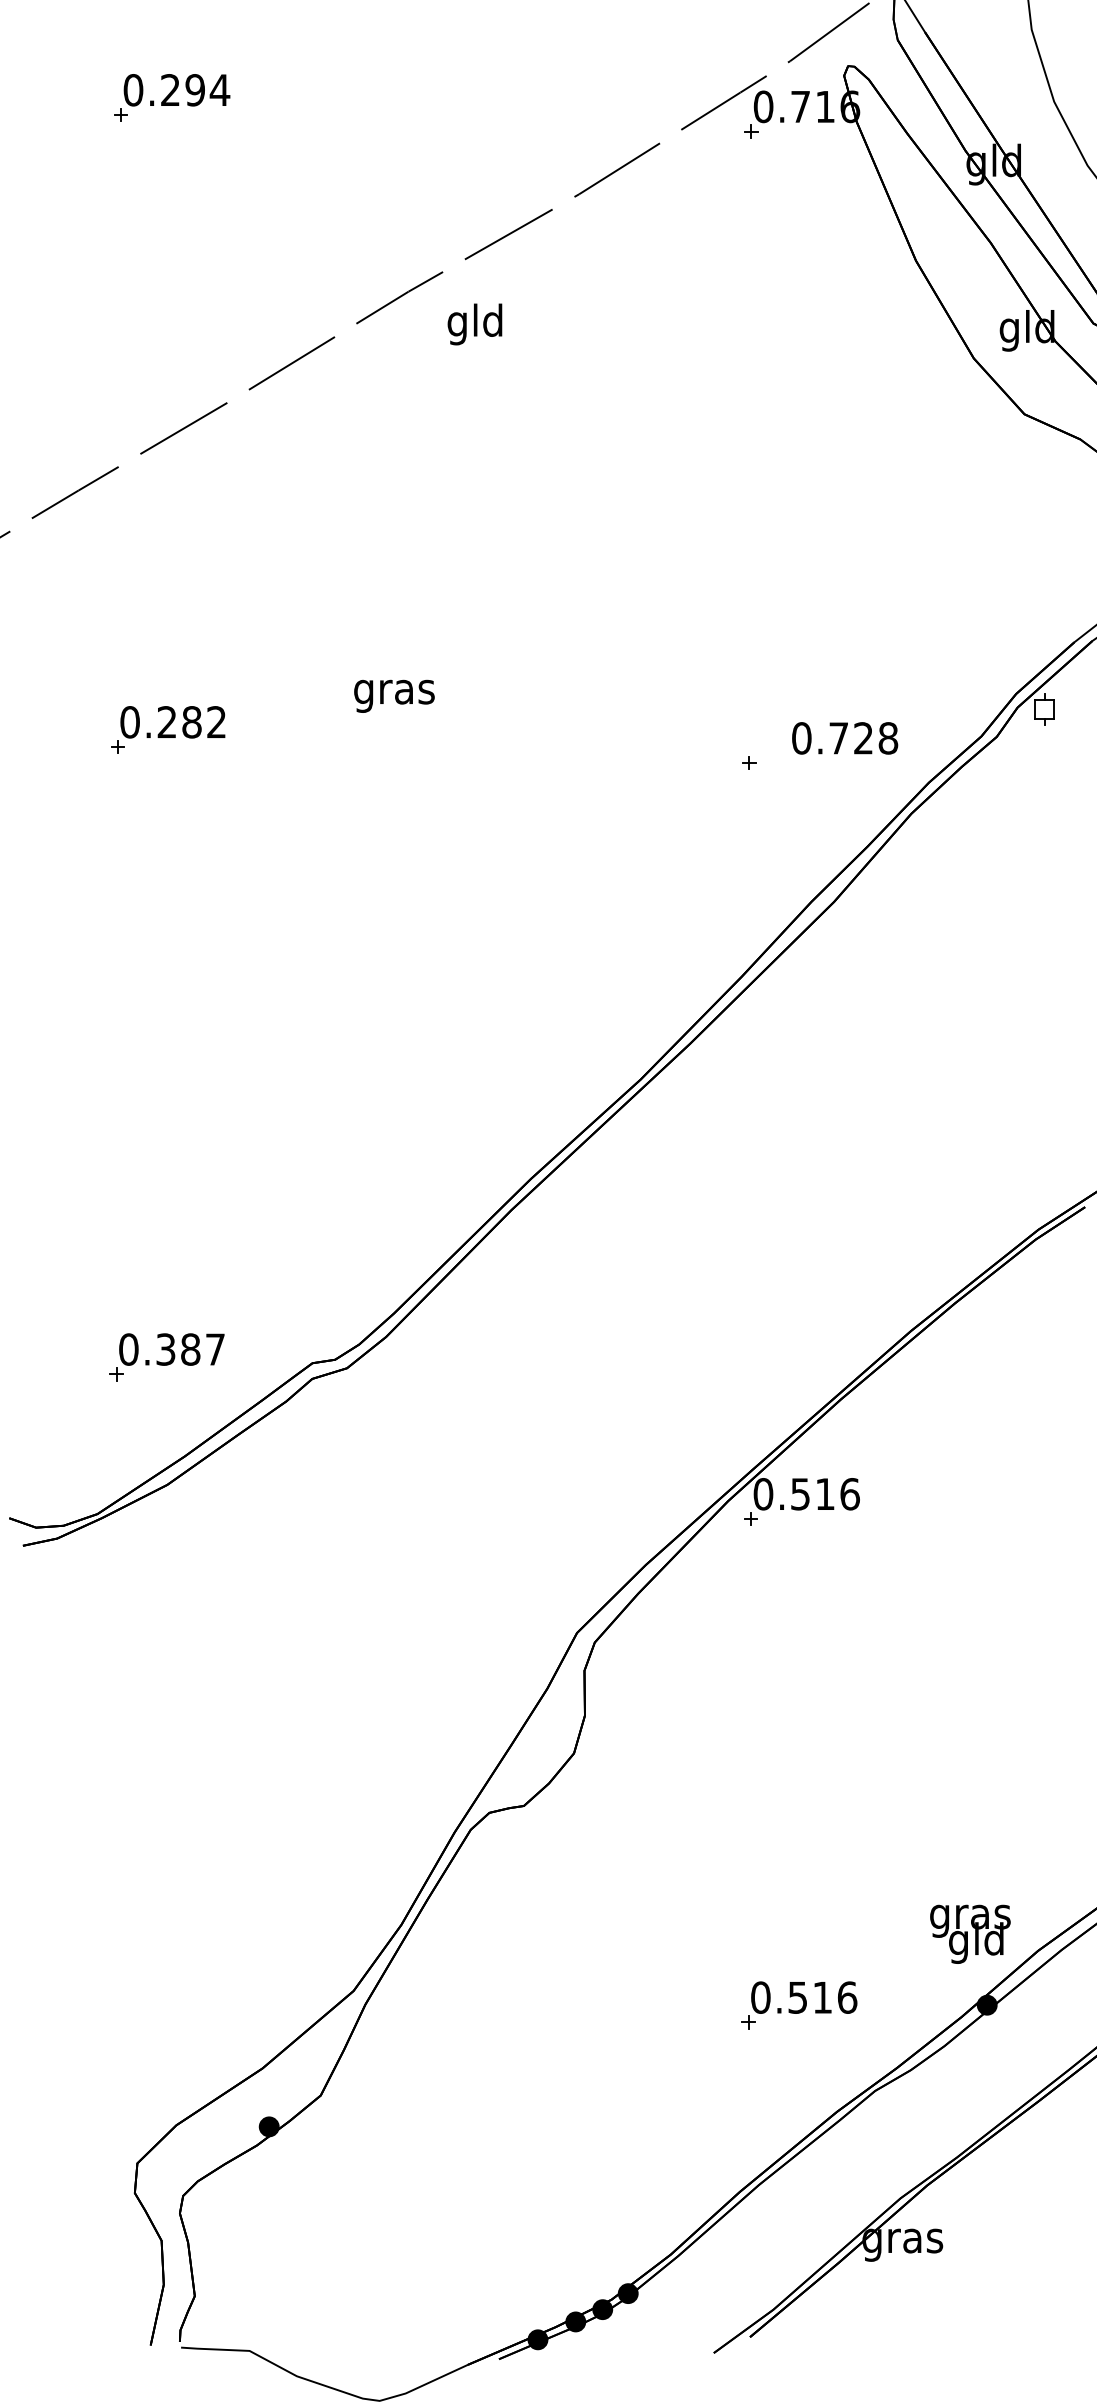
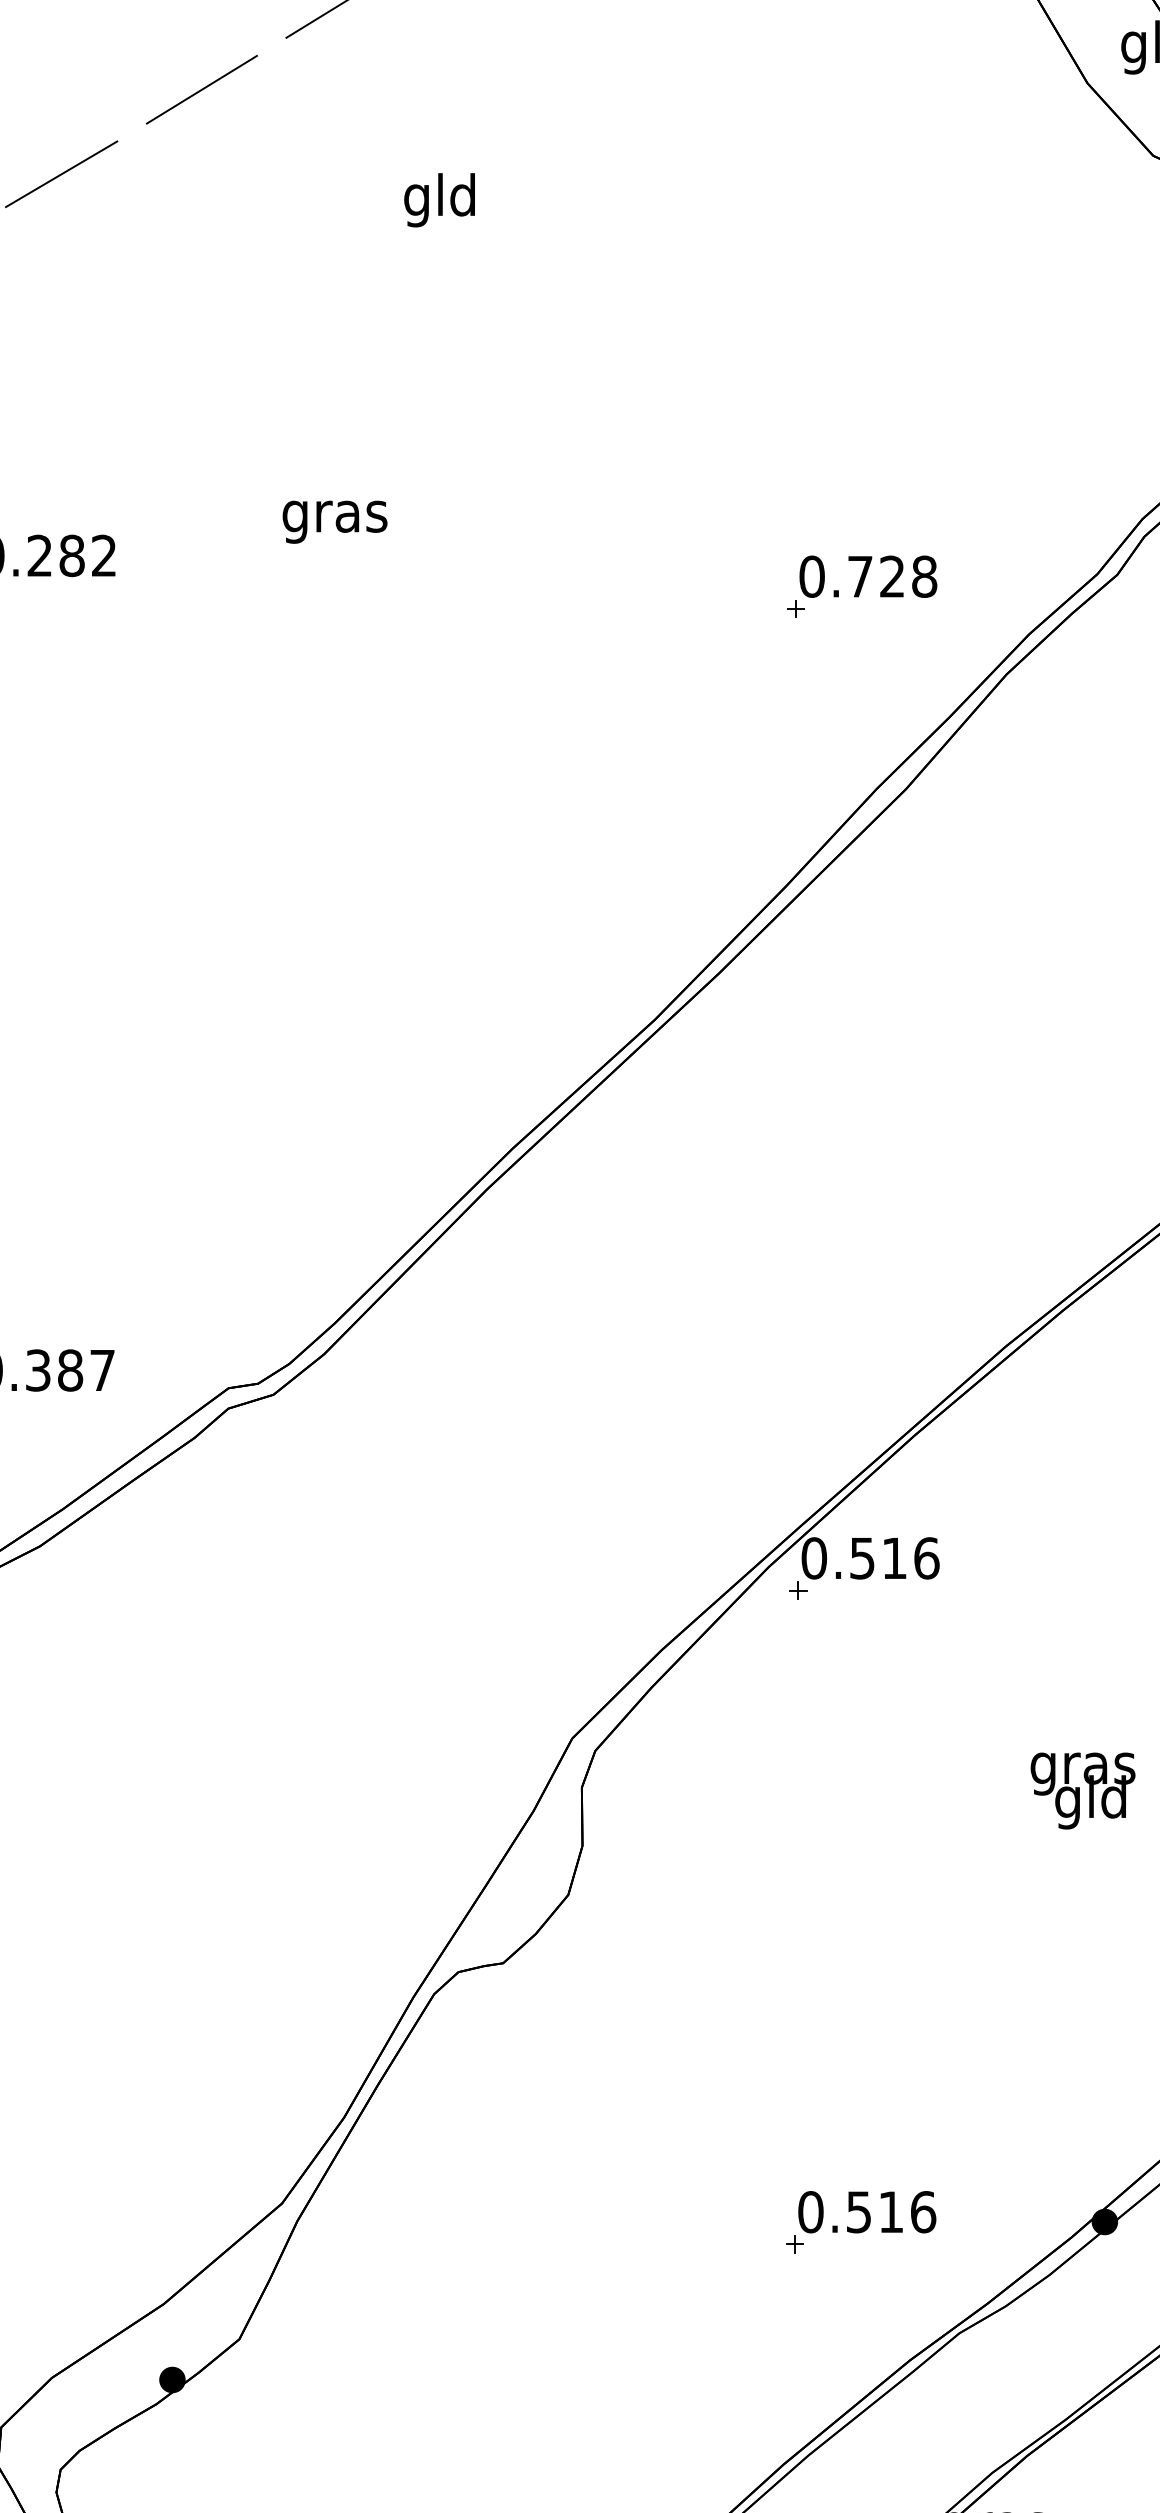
text: (474, 324) -> (439, 200), moved
text: (845, 738) -> (868, 576), moved
text: (970, 1933) -> (1083, 1789), moved

